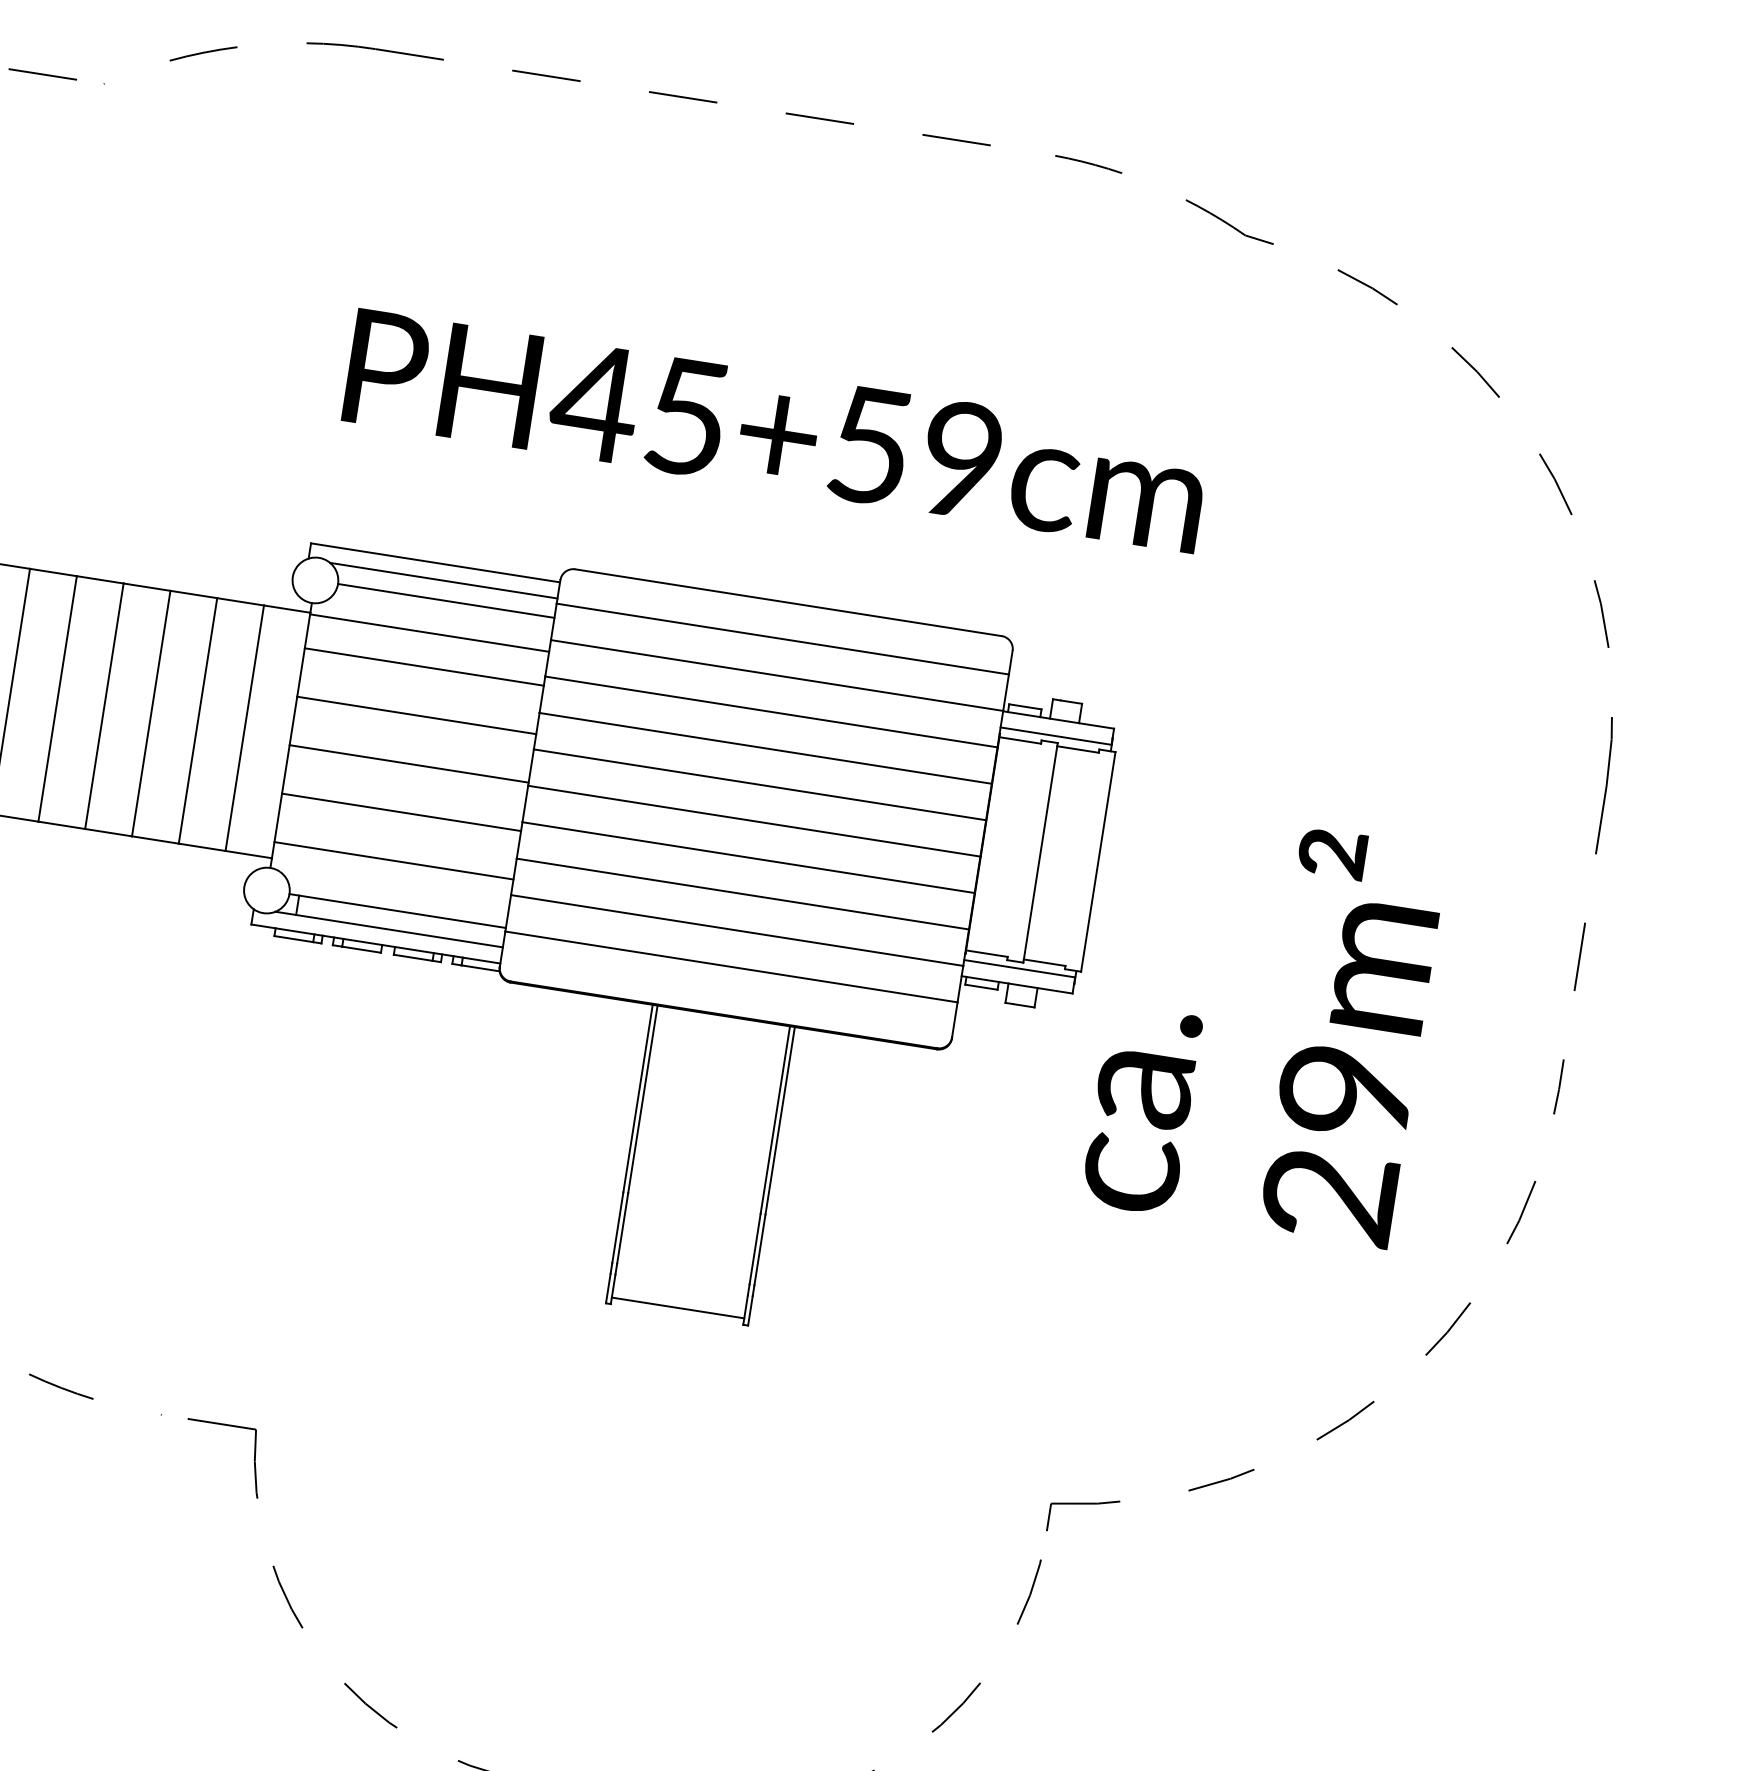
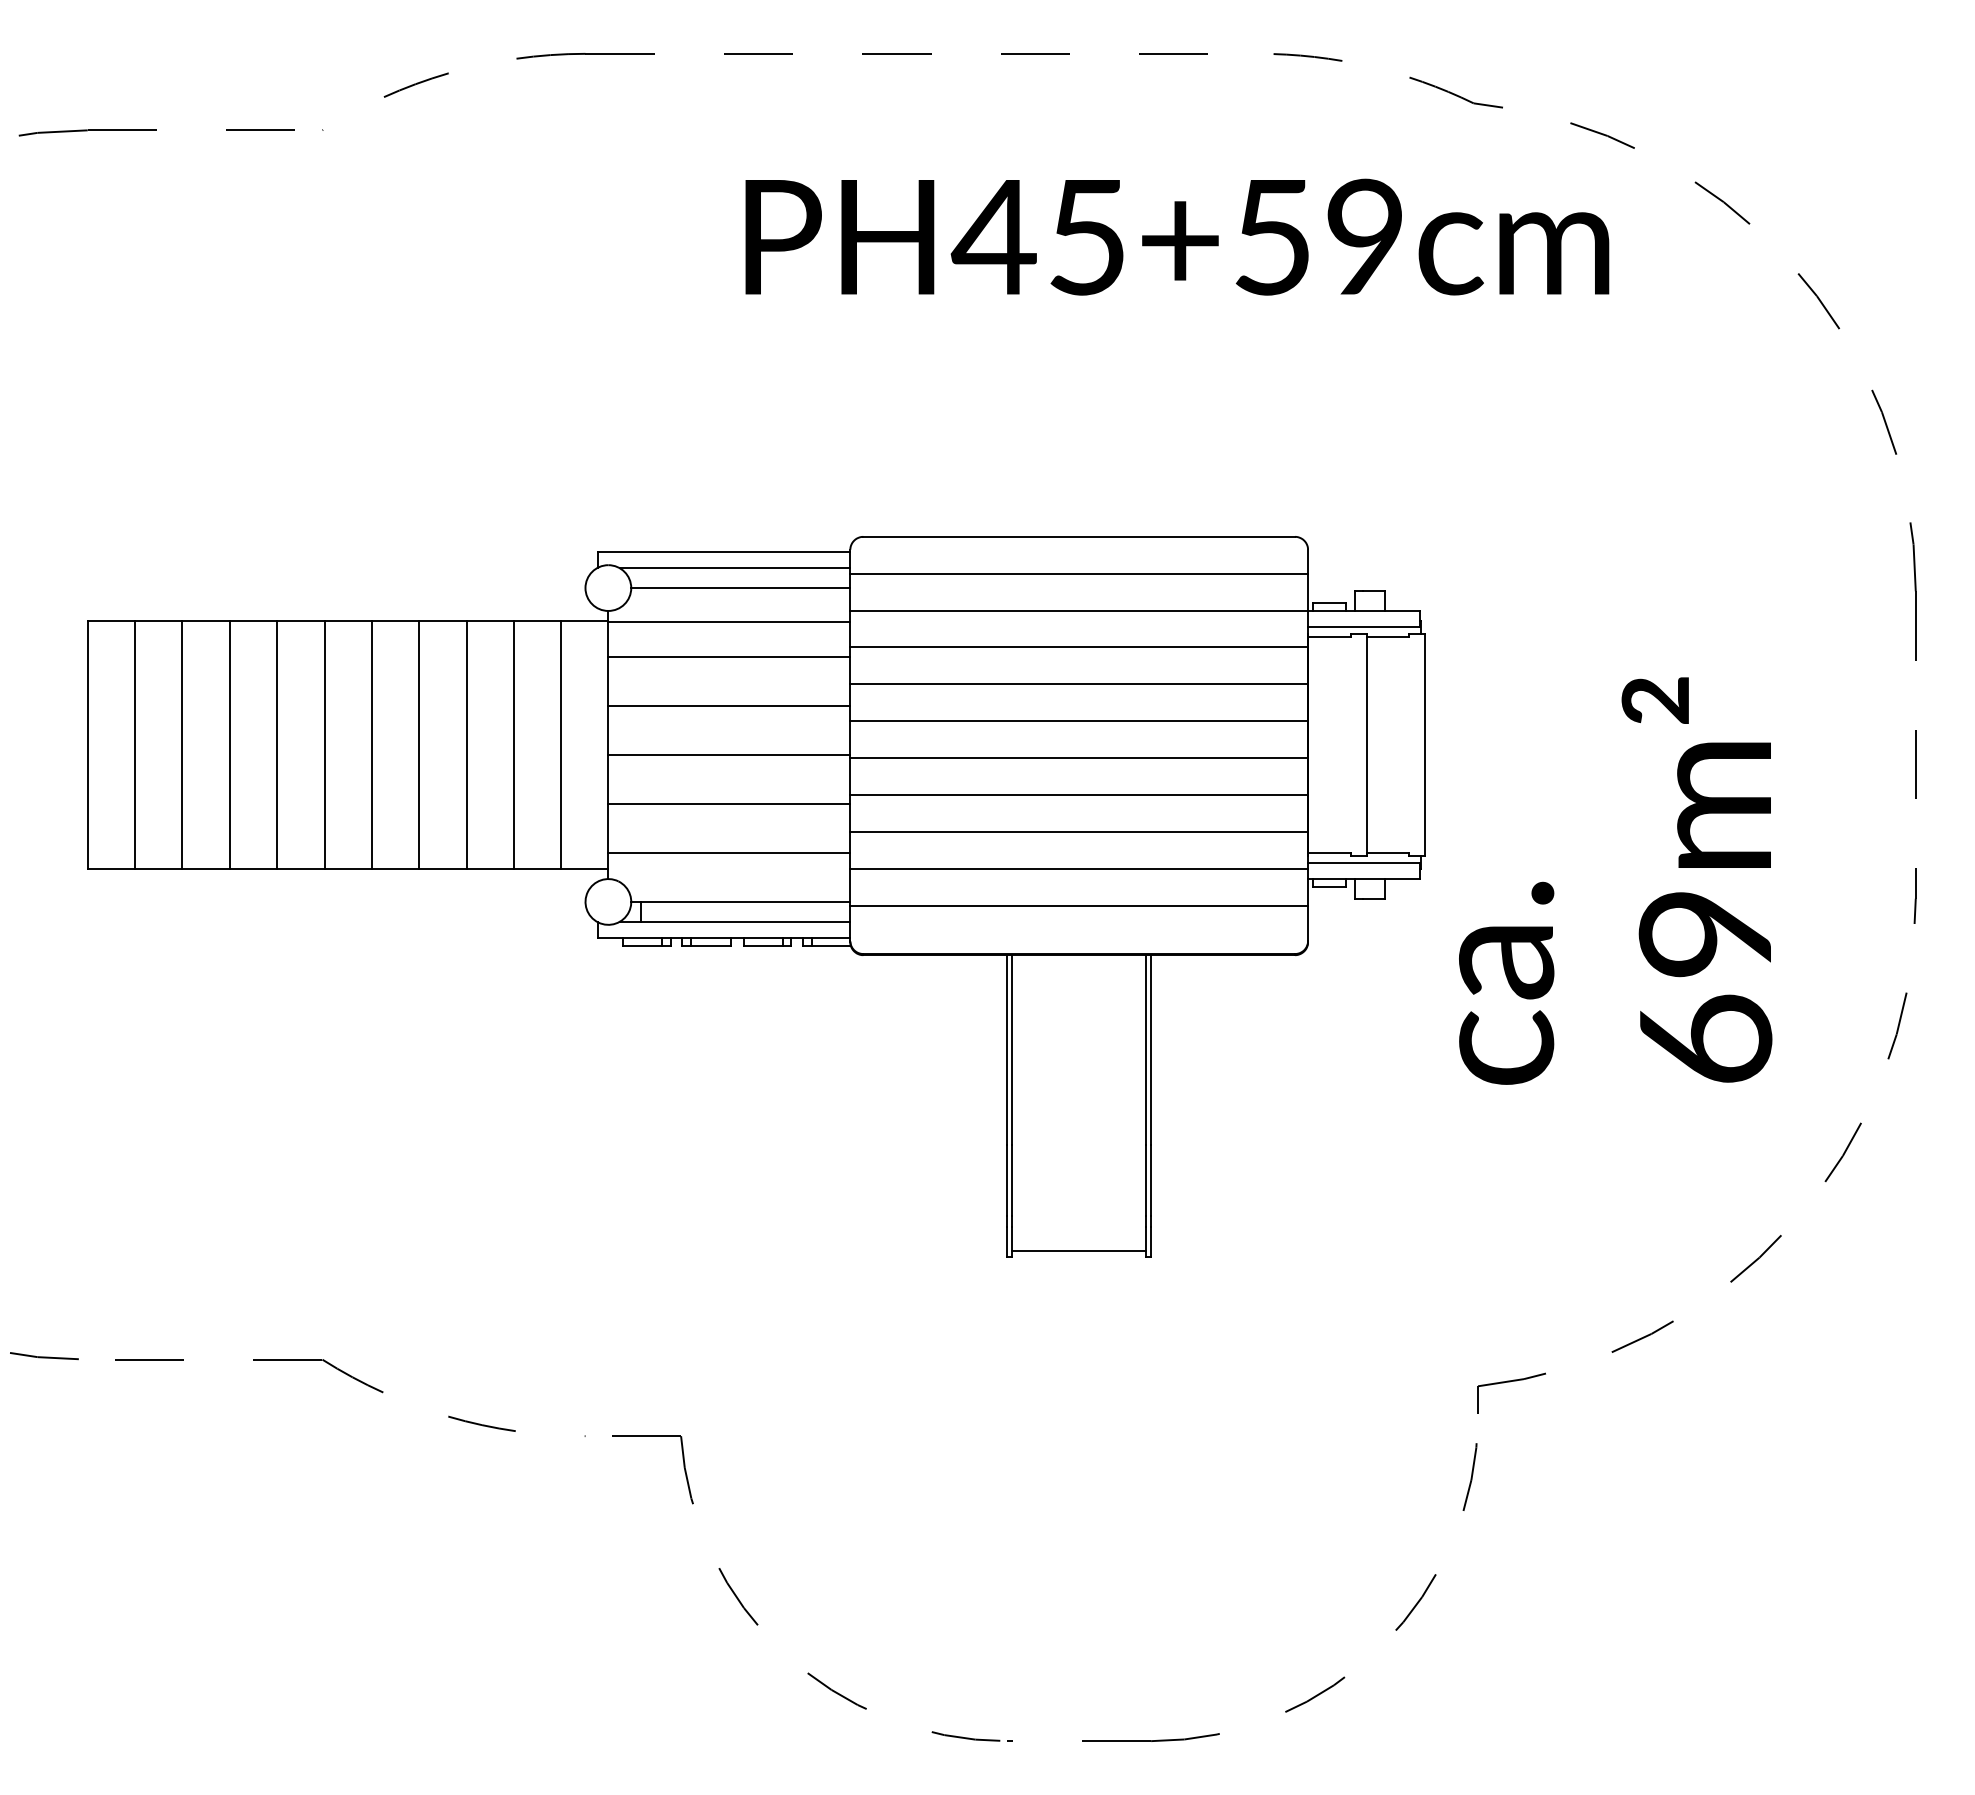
text: (776, 430) -> (1177, 236), moved
text: (1329, 1195) -> (1705, 1038), 29m² -> 69m²

